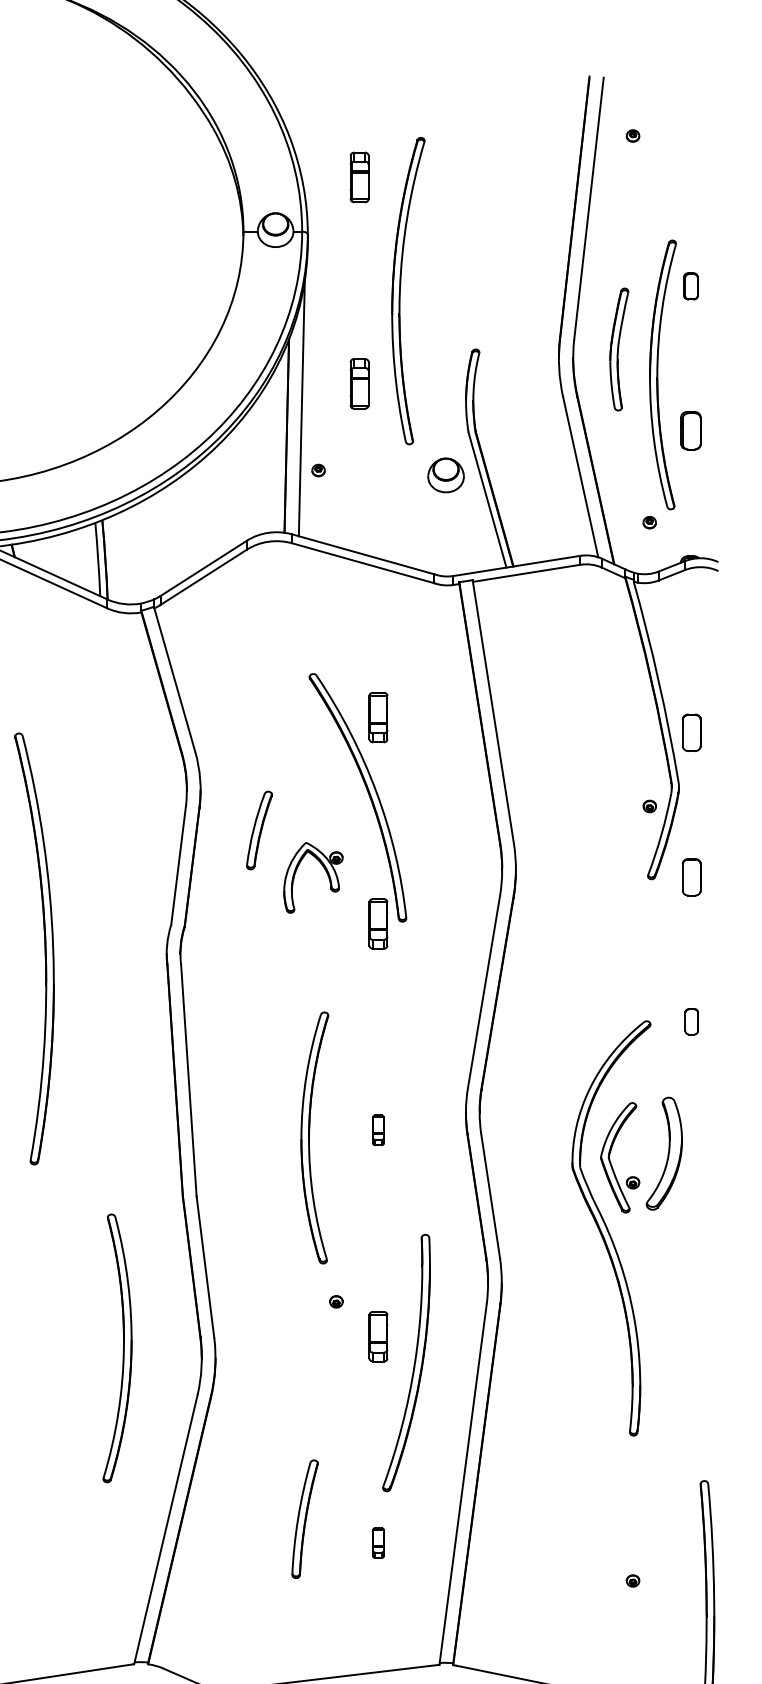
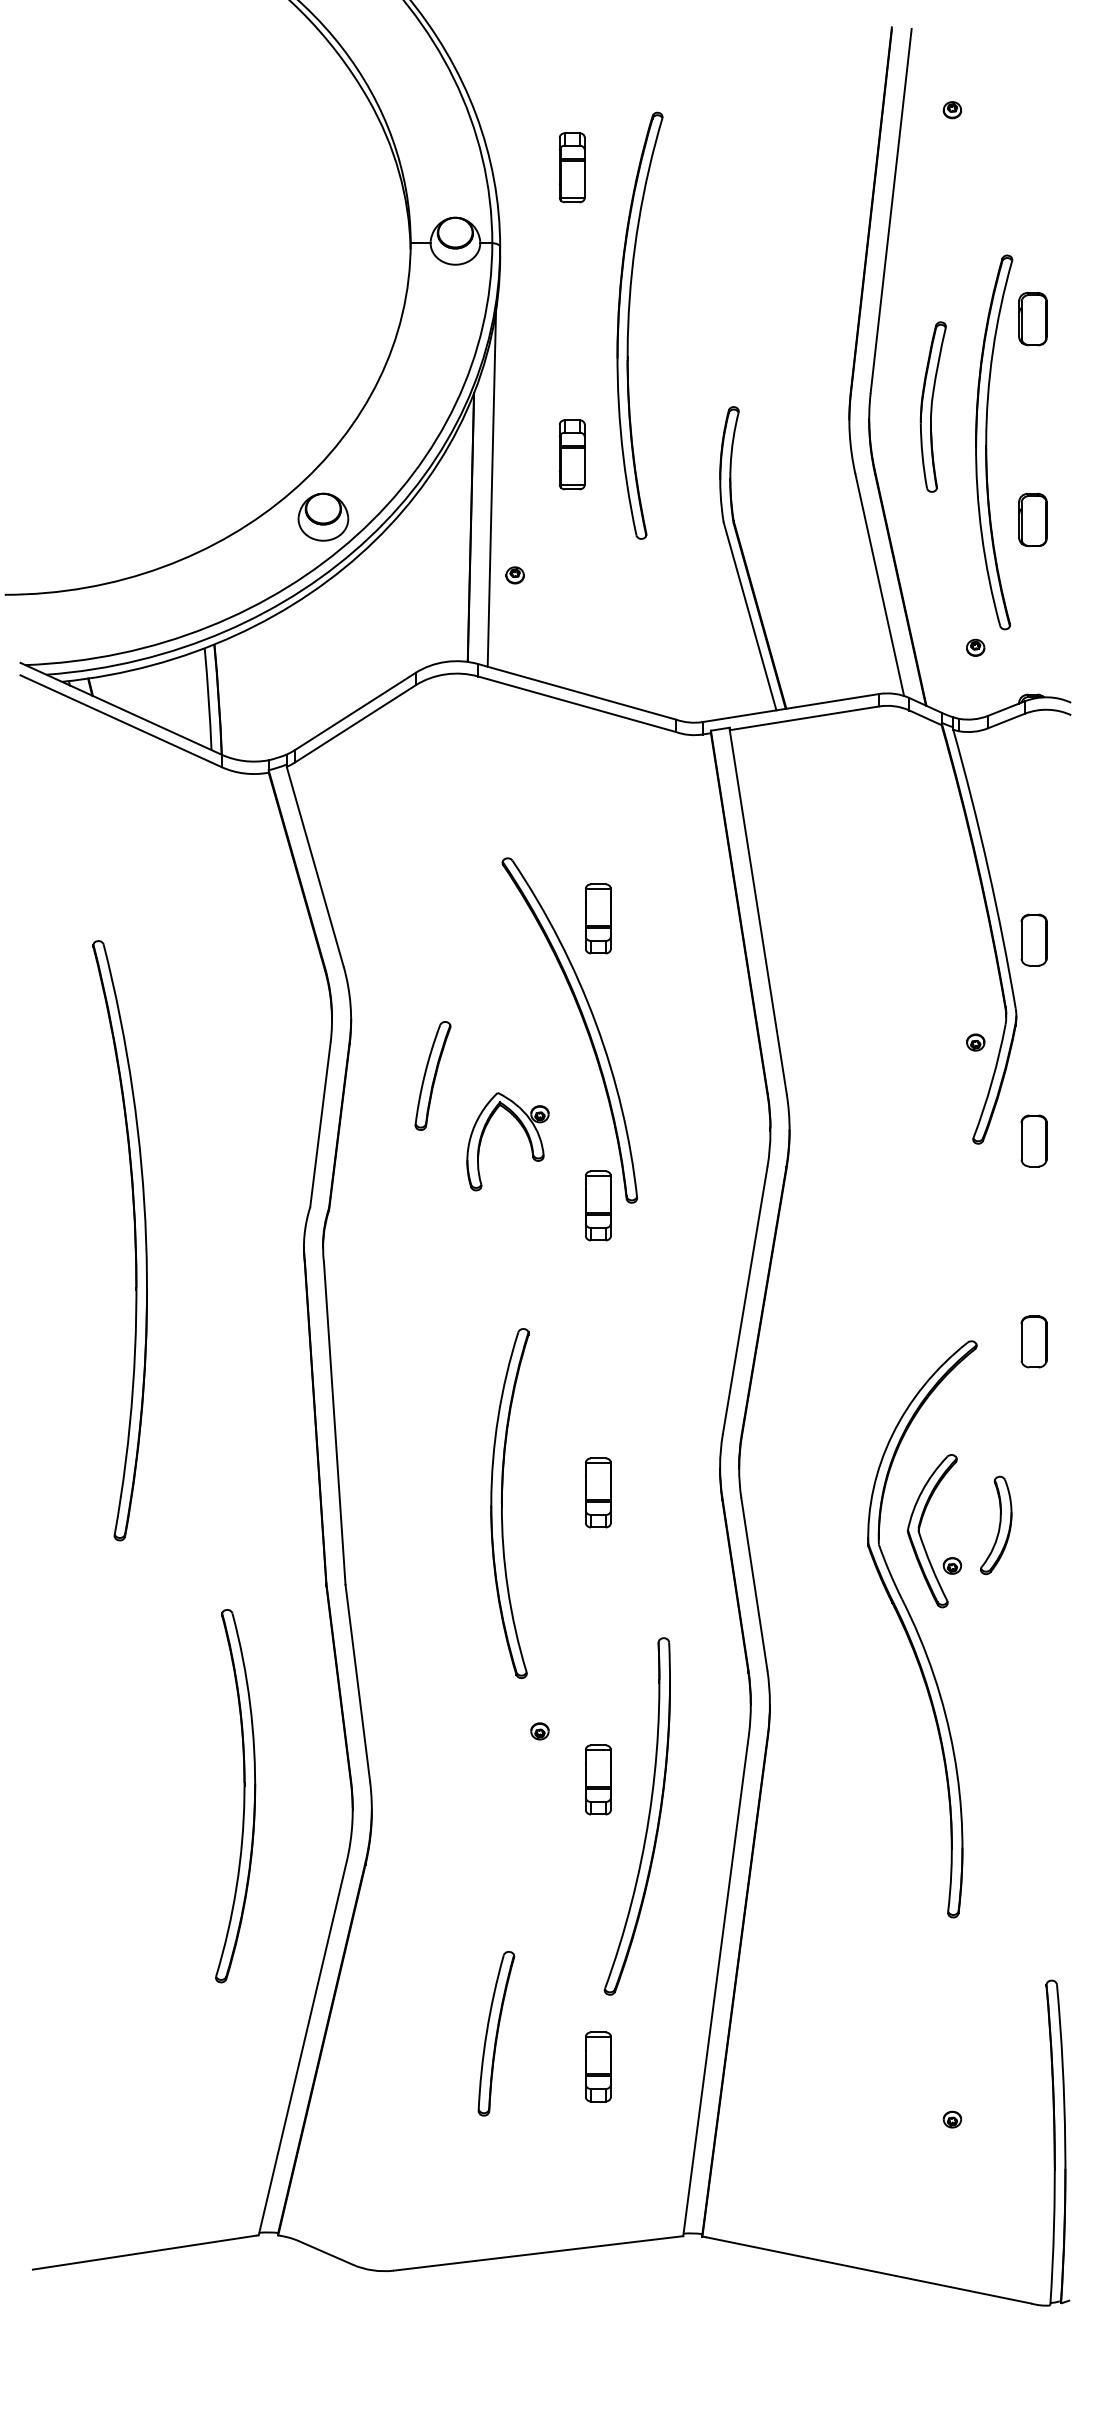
part: (690, 286) -> (1032, 319), size x1.43
part: (446, 474) -> (323, 516), moved
part: (691, 1021) -> (1033, 1341), size x1.43
part: (378, 1130) -> (598, 1492), size x1.67
part: (664, 1153) -> (996, 1525), size x0.62
part: (378, 1542) -> (598, 2066), size x1.67

